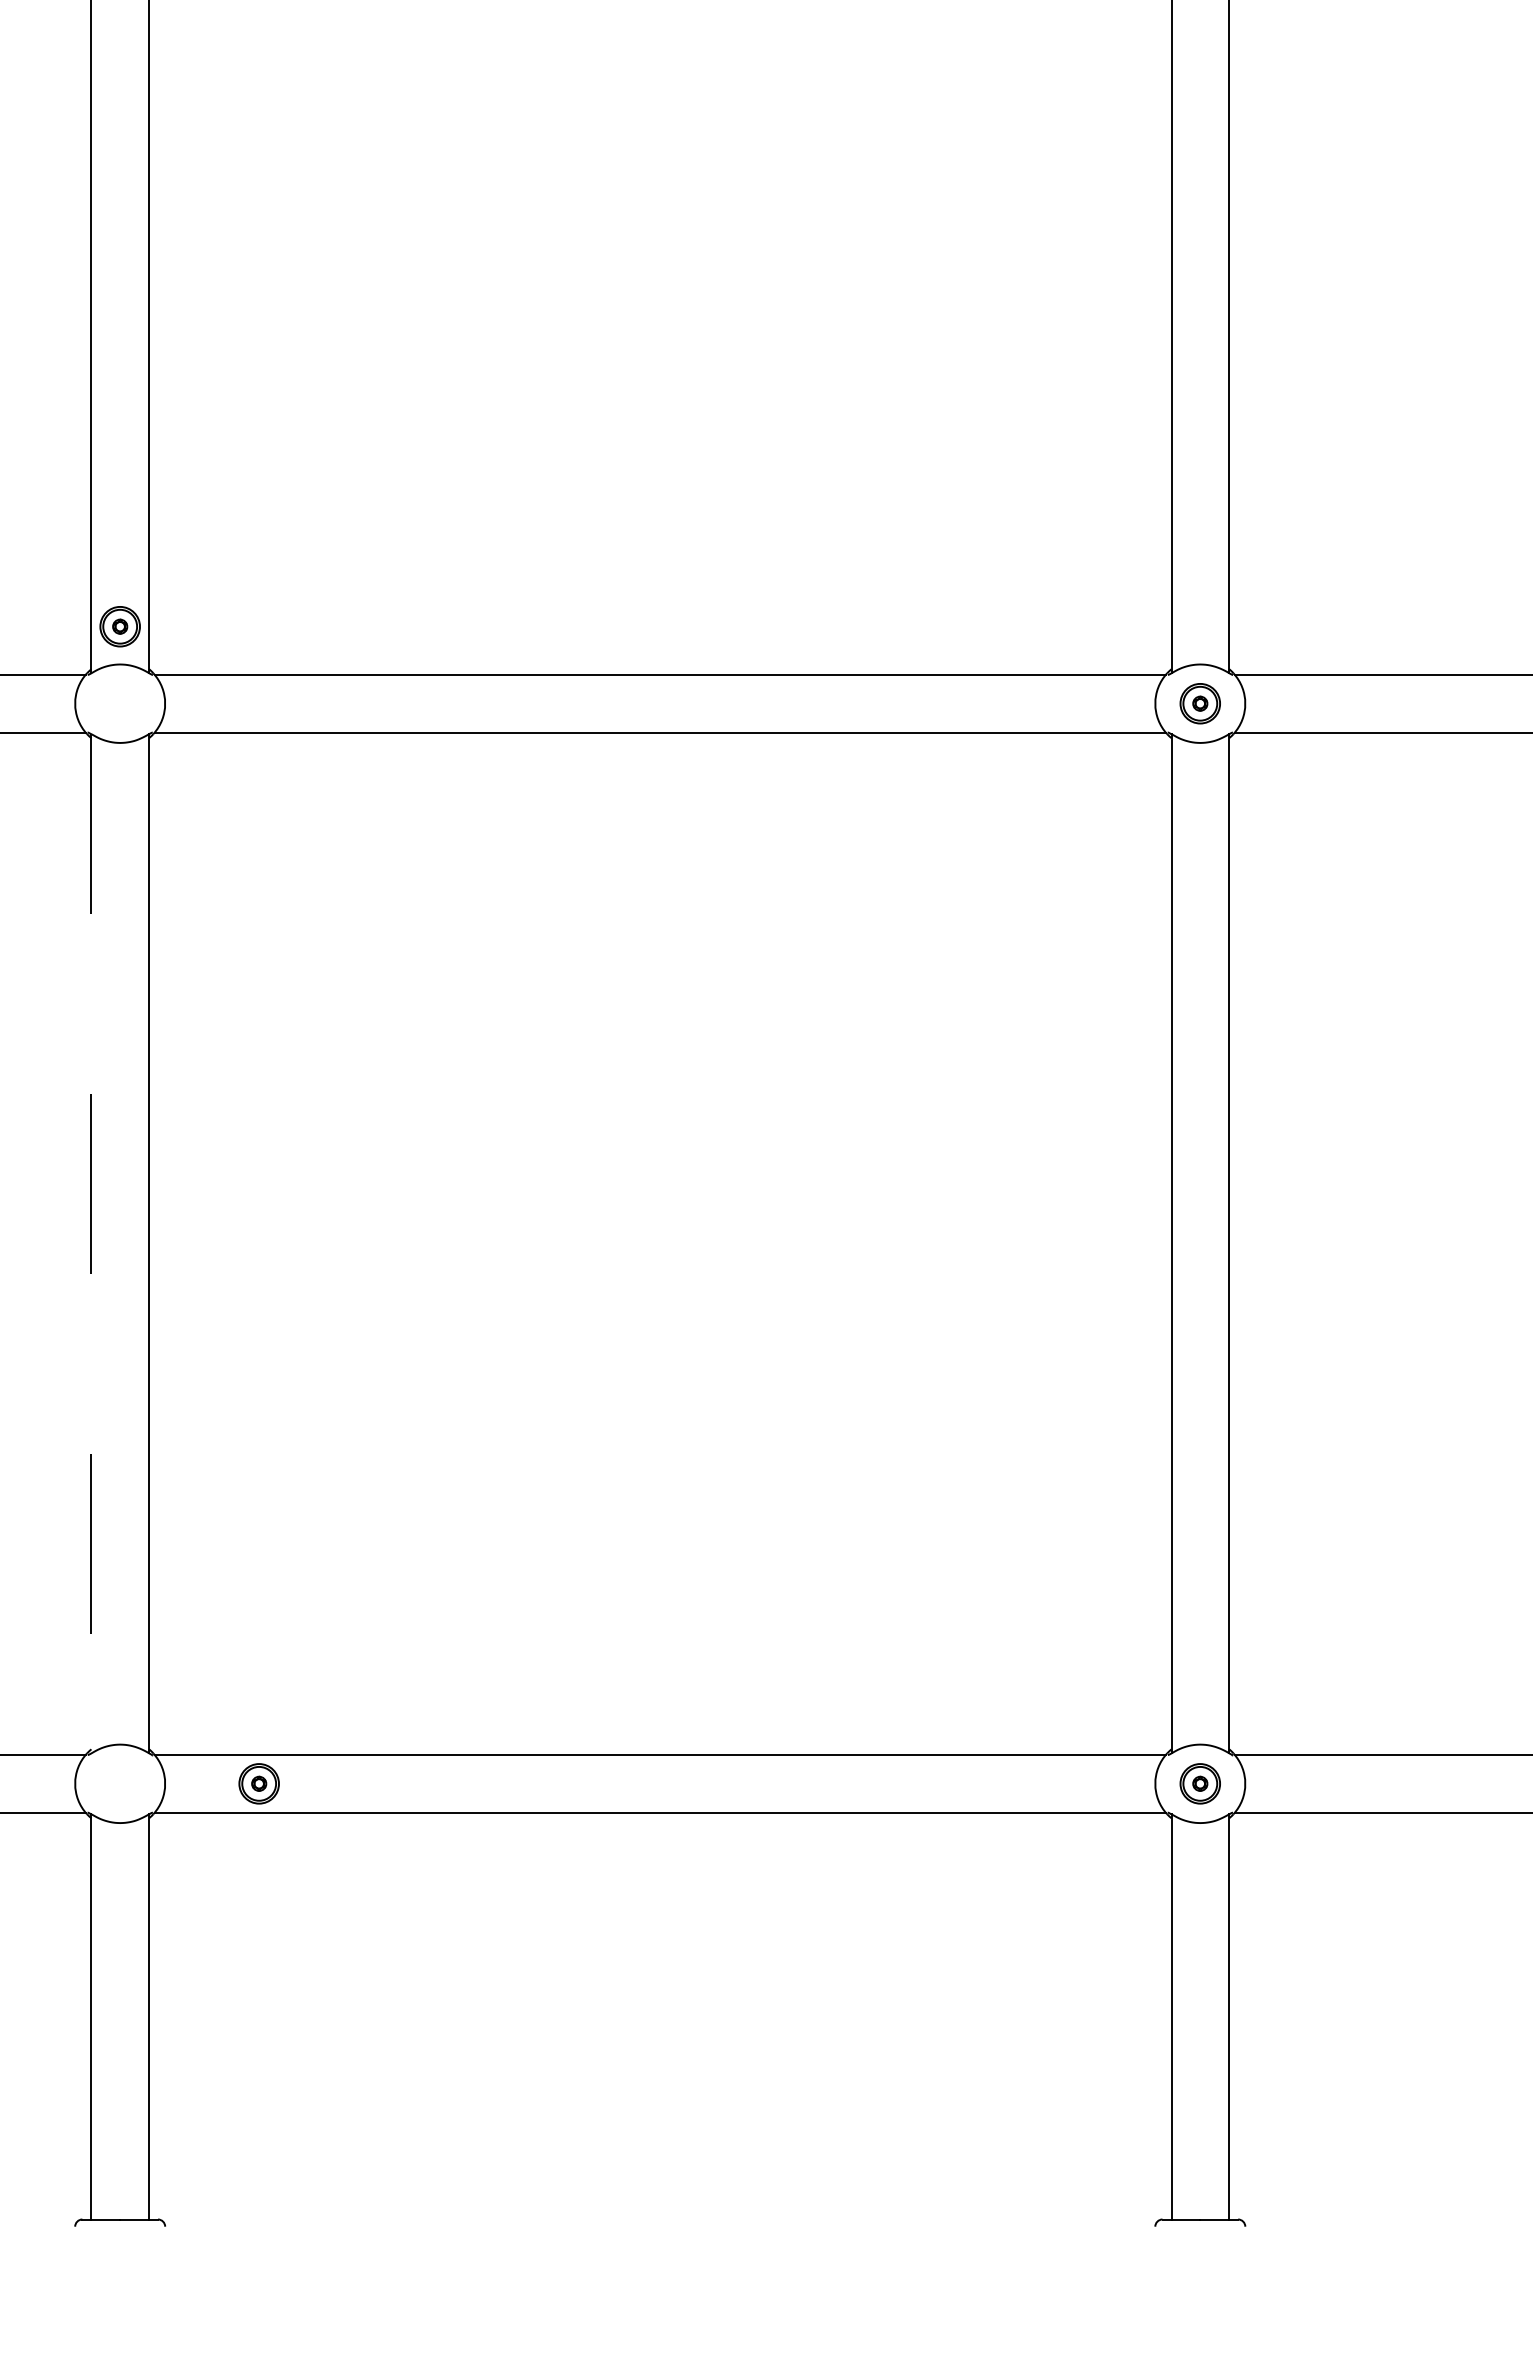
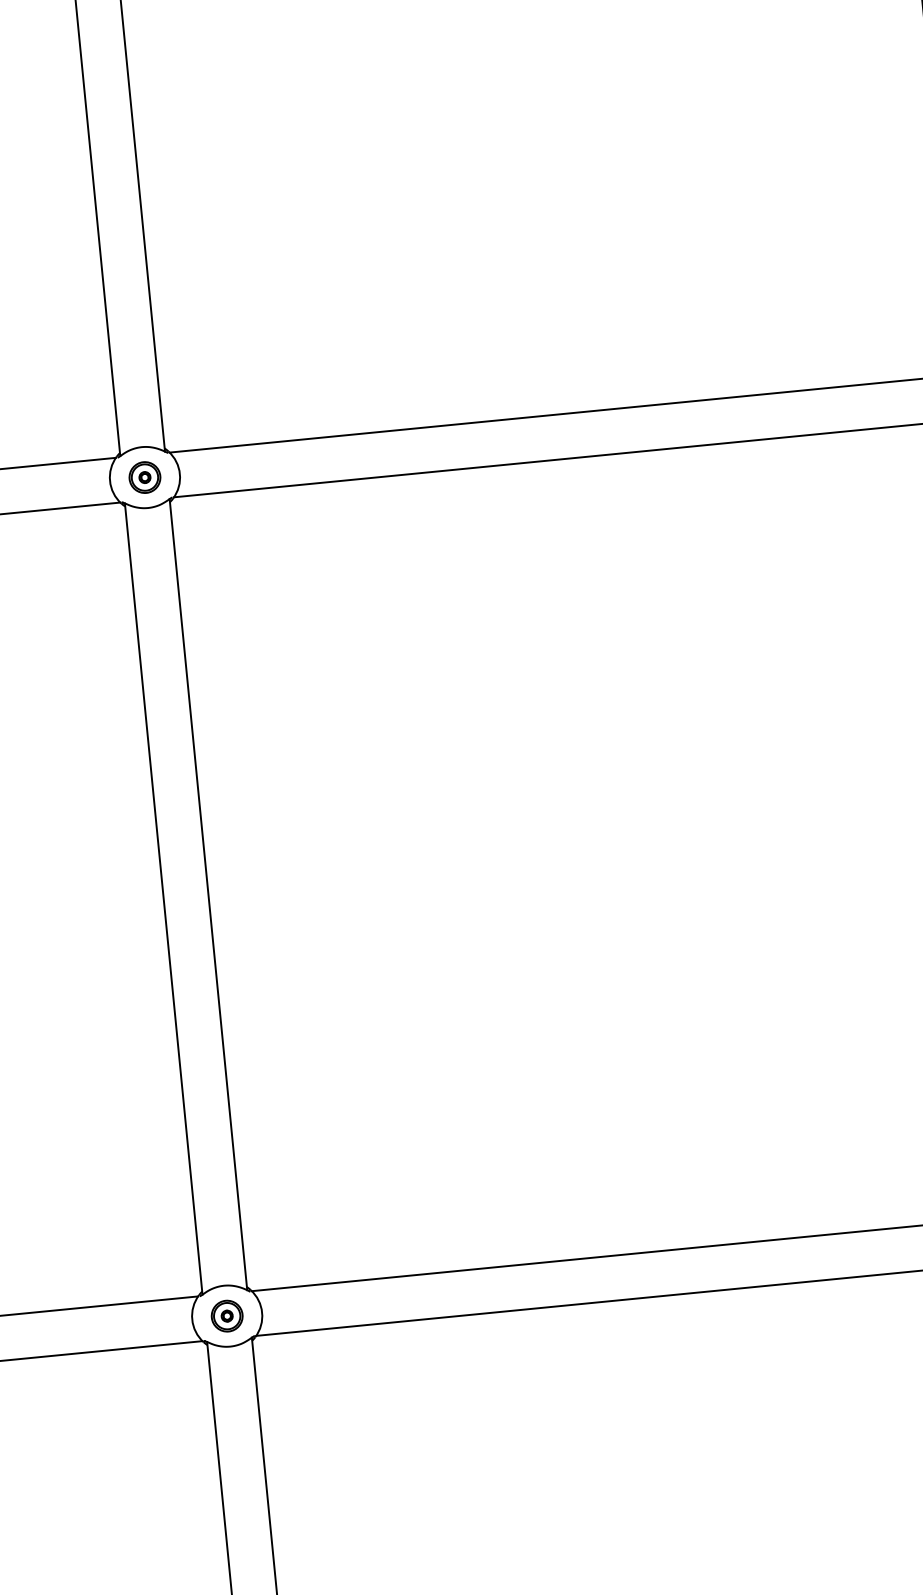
part: (119, 626) -> (144, 477), moved
line: (91, 1243) -> (163, 898), dashed -> solid
part: (258, 1783) -> (226, 1315), moved

